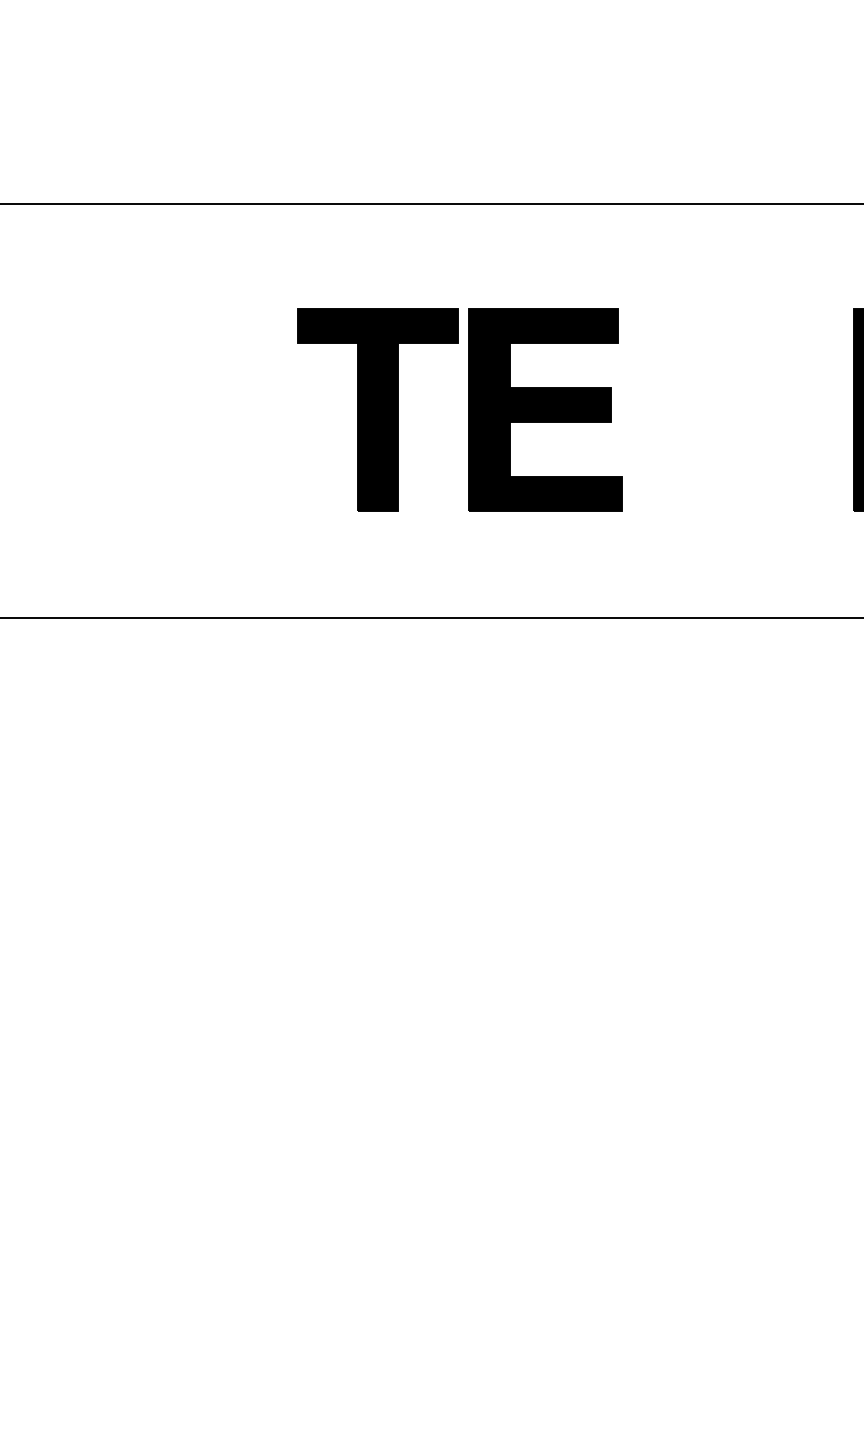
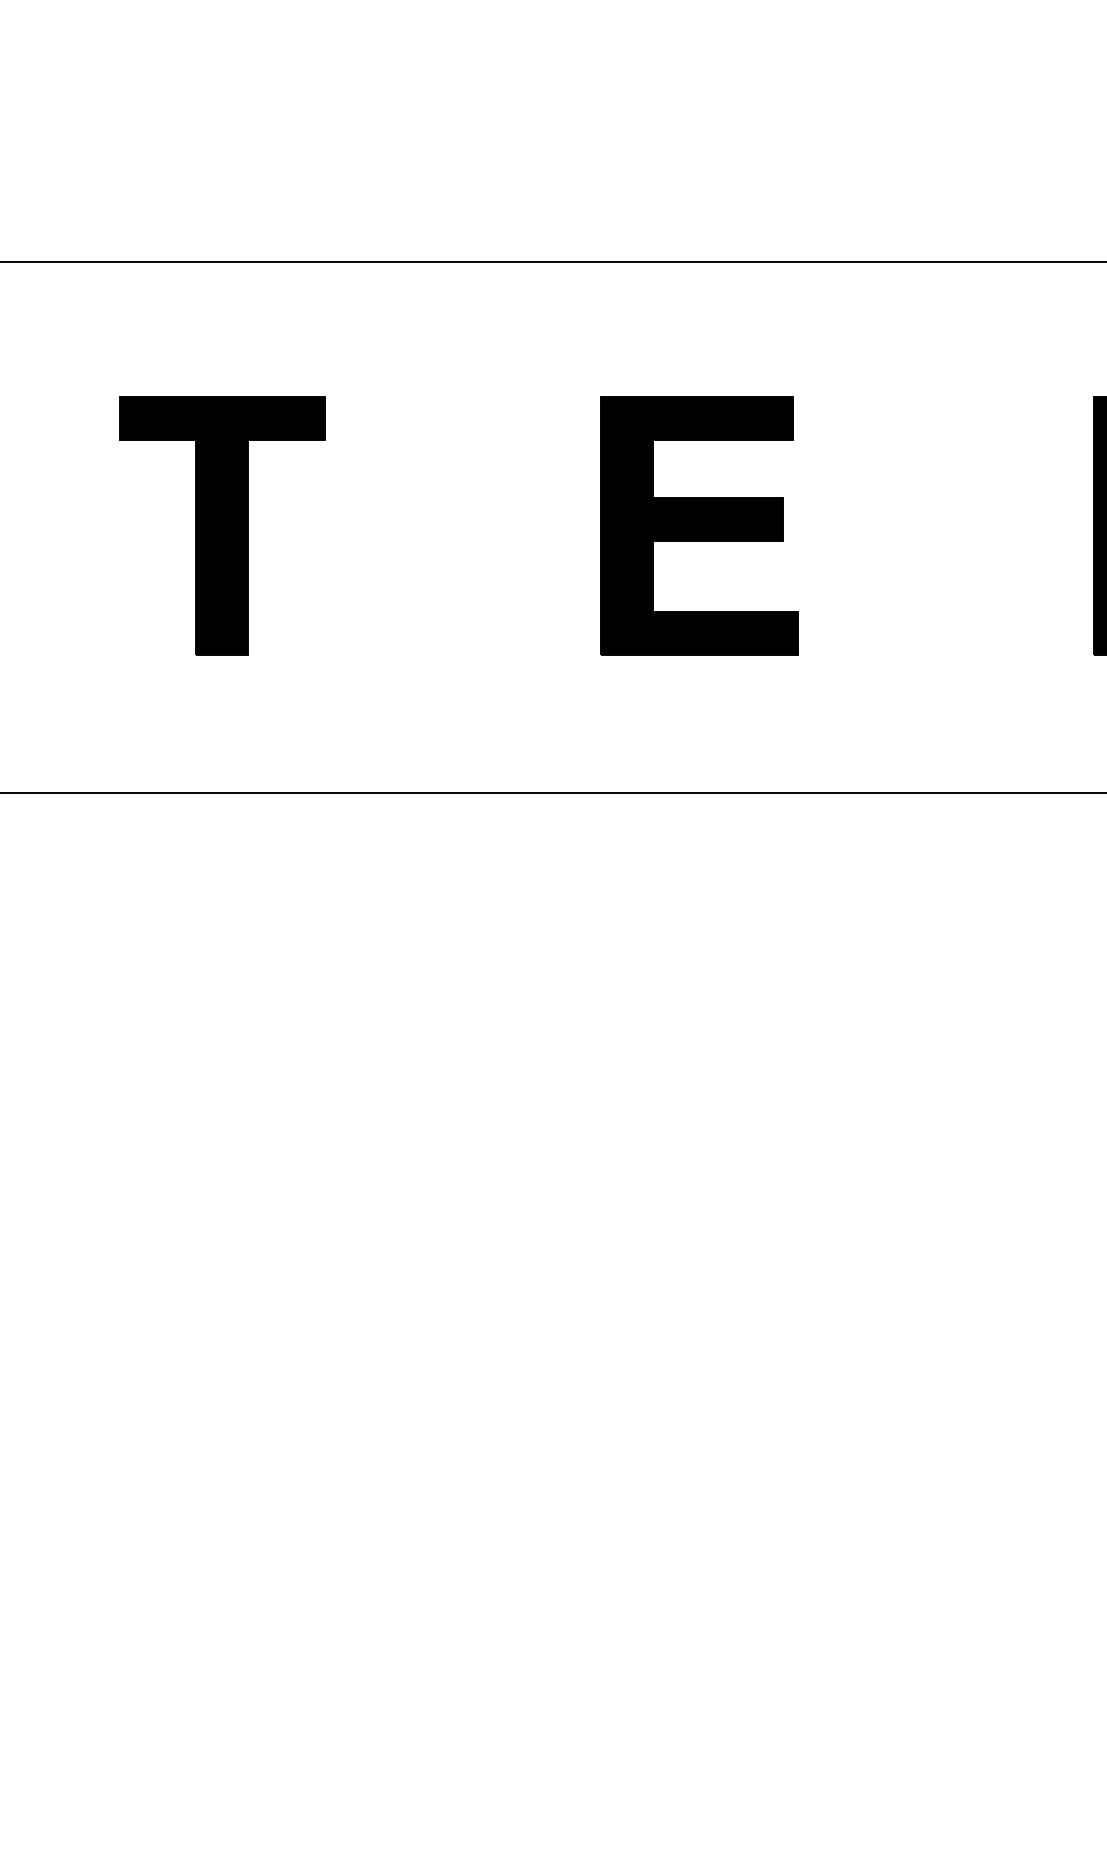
part: (378, 409) -> (222, 525), moved

